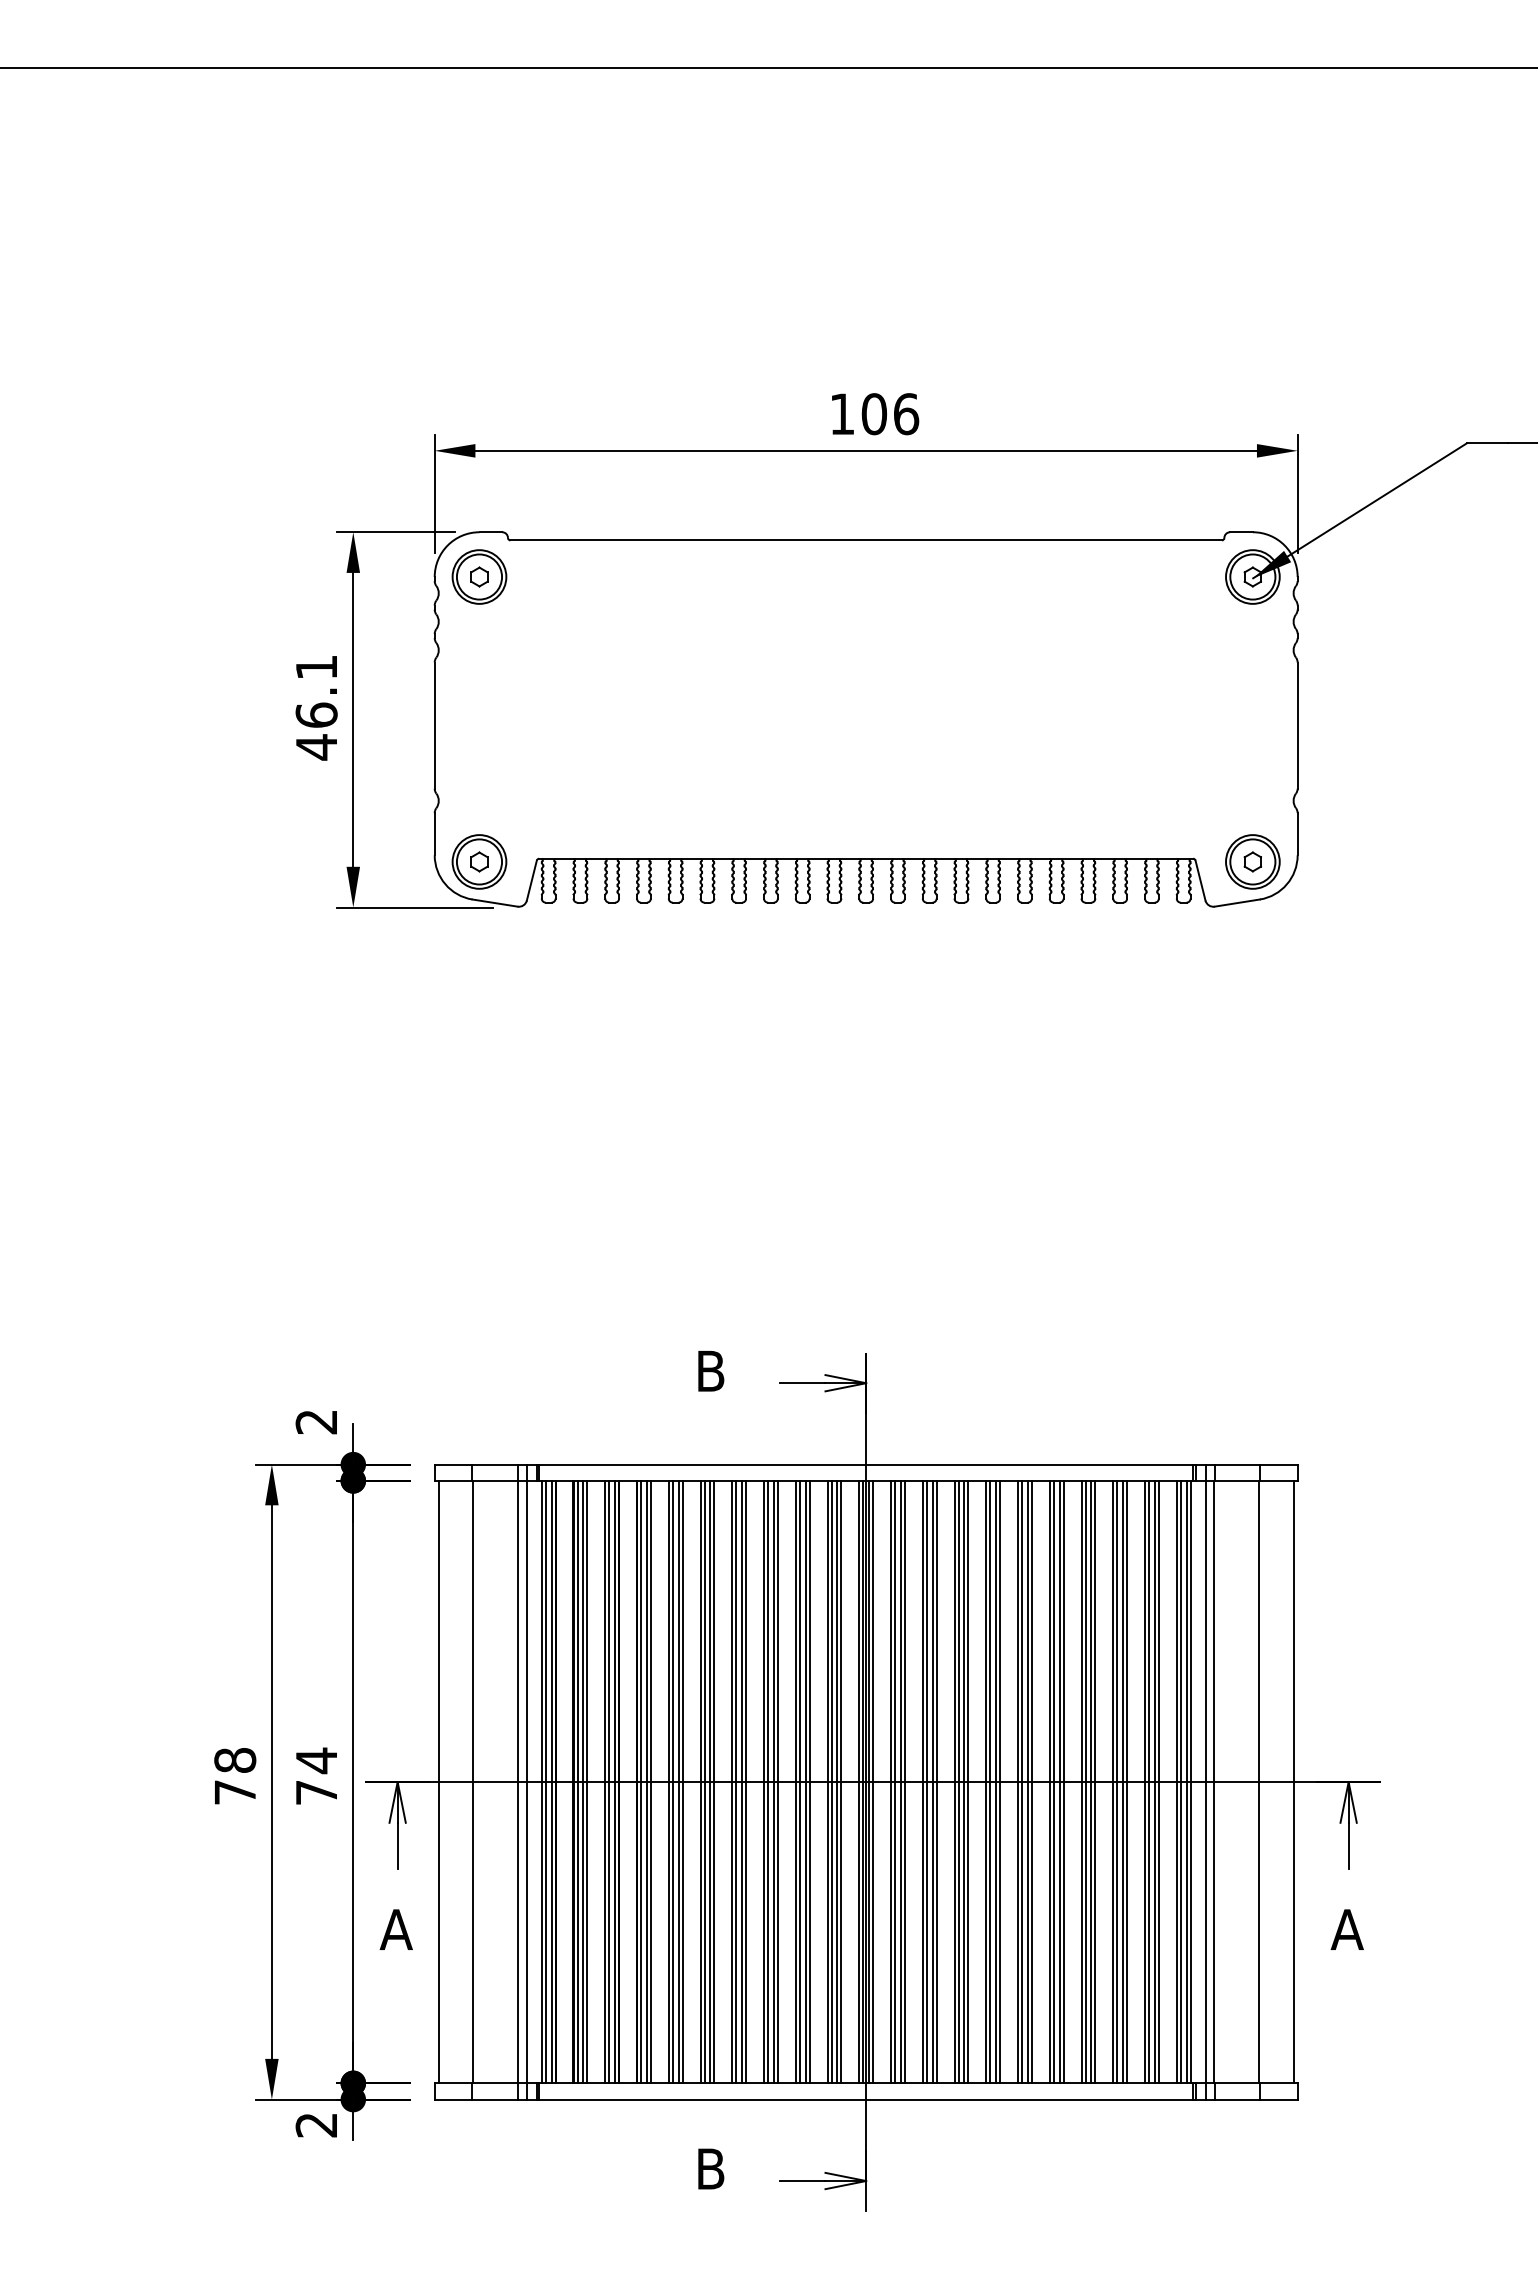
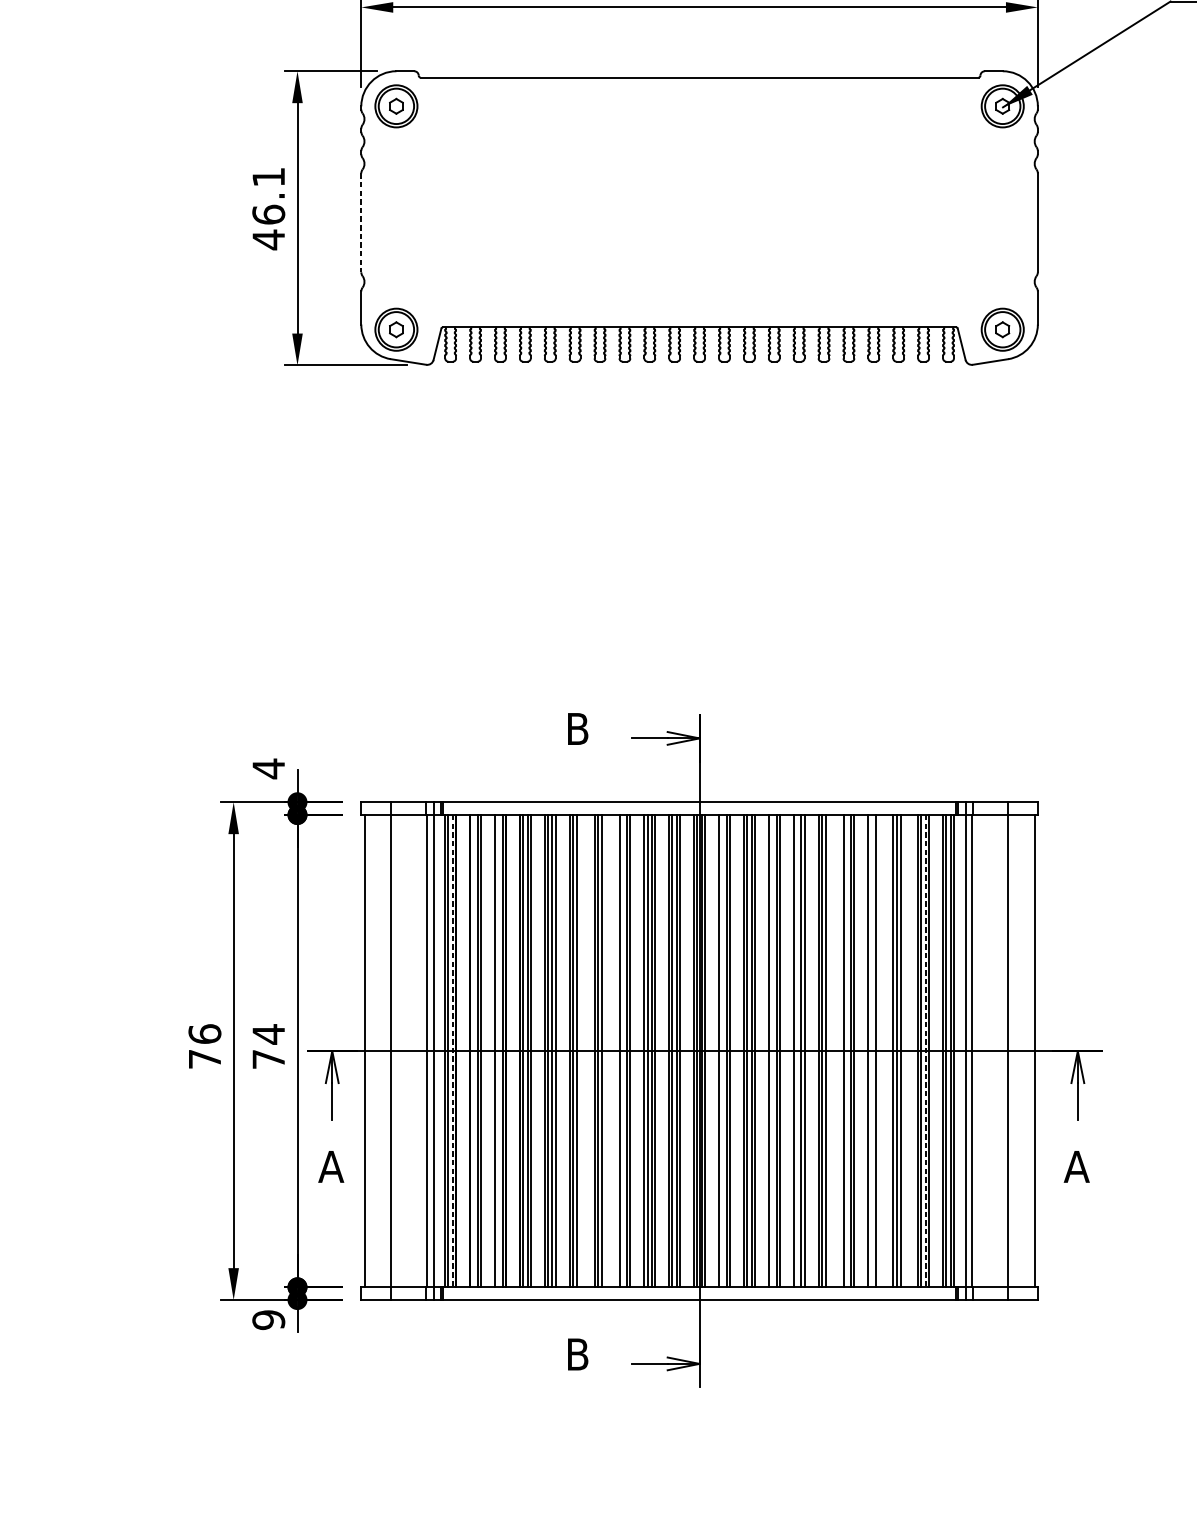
line: (434, 726) -> (361, 223), solid -> dashed
text: (315, 1421) -> (267, 768), 2 -> 4
text: (235, 1759) -> (205, 1033), 78 -> 76
line: (577, 1781) -> (473, 1050), removed
line: (609, 1781) -> (498, 1050), removed
line: (714, 1781) -> (580, 1050), removed
line: (746, 1781) -> (605, 1050), removed
line: (768, 1781) -> (623, 1050), removed
line: (895, 1781) -> (722, 1050), removed
line: (958, 1781) -> (771, 1050), removed
line: (990, 1781) -> (797, 1050), removed
line: (1031, 1781) -> (829, 1050), removed
line: (1053, 1781) -> (846, 1050), removed
line: (1085, 1781) -> (871, 1050), removed
line: (1095, 1781) -> (879, 1050), removed
line: (1127, 1781) -> (904, 1050), removed
line: (551, 1782) -> (452, 1051), solid -> dashed
line: (1154, 1782) -> (925, 1051), solid -> dashed
text: (316, 2124) -> (268, 1319), 2 -> 9

